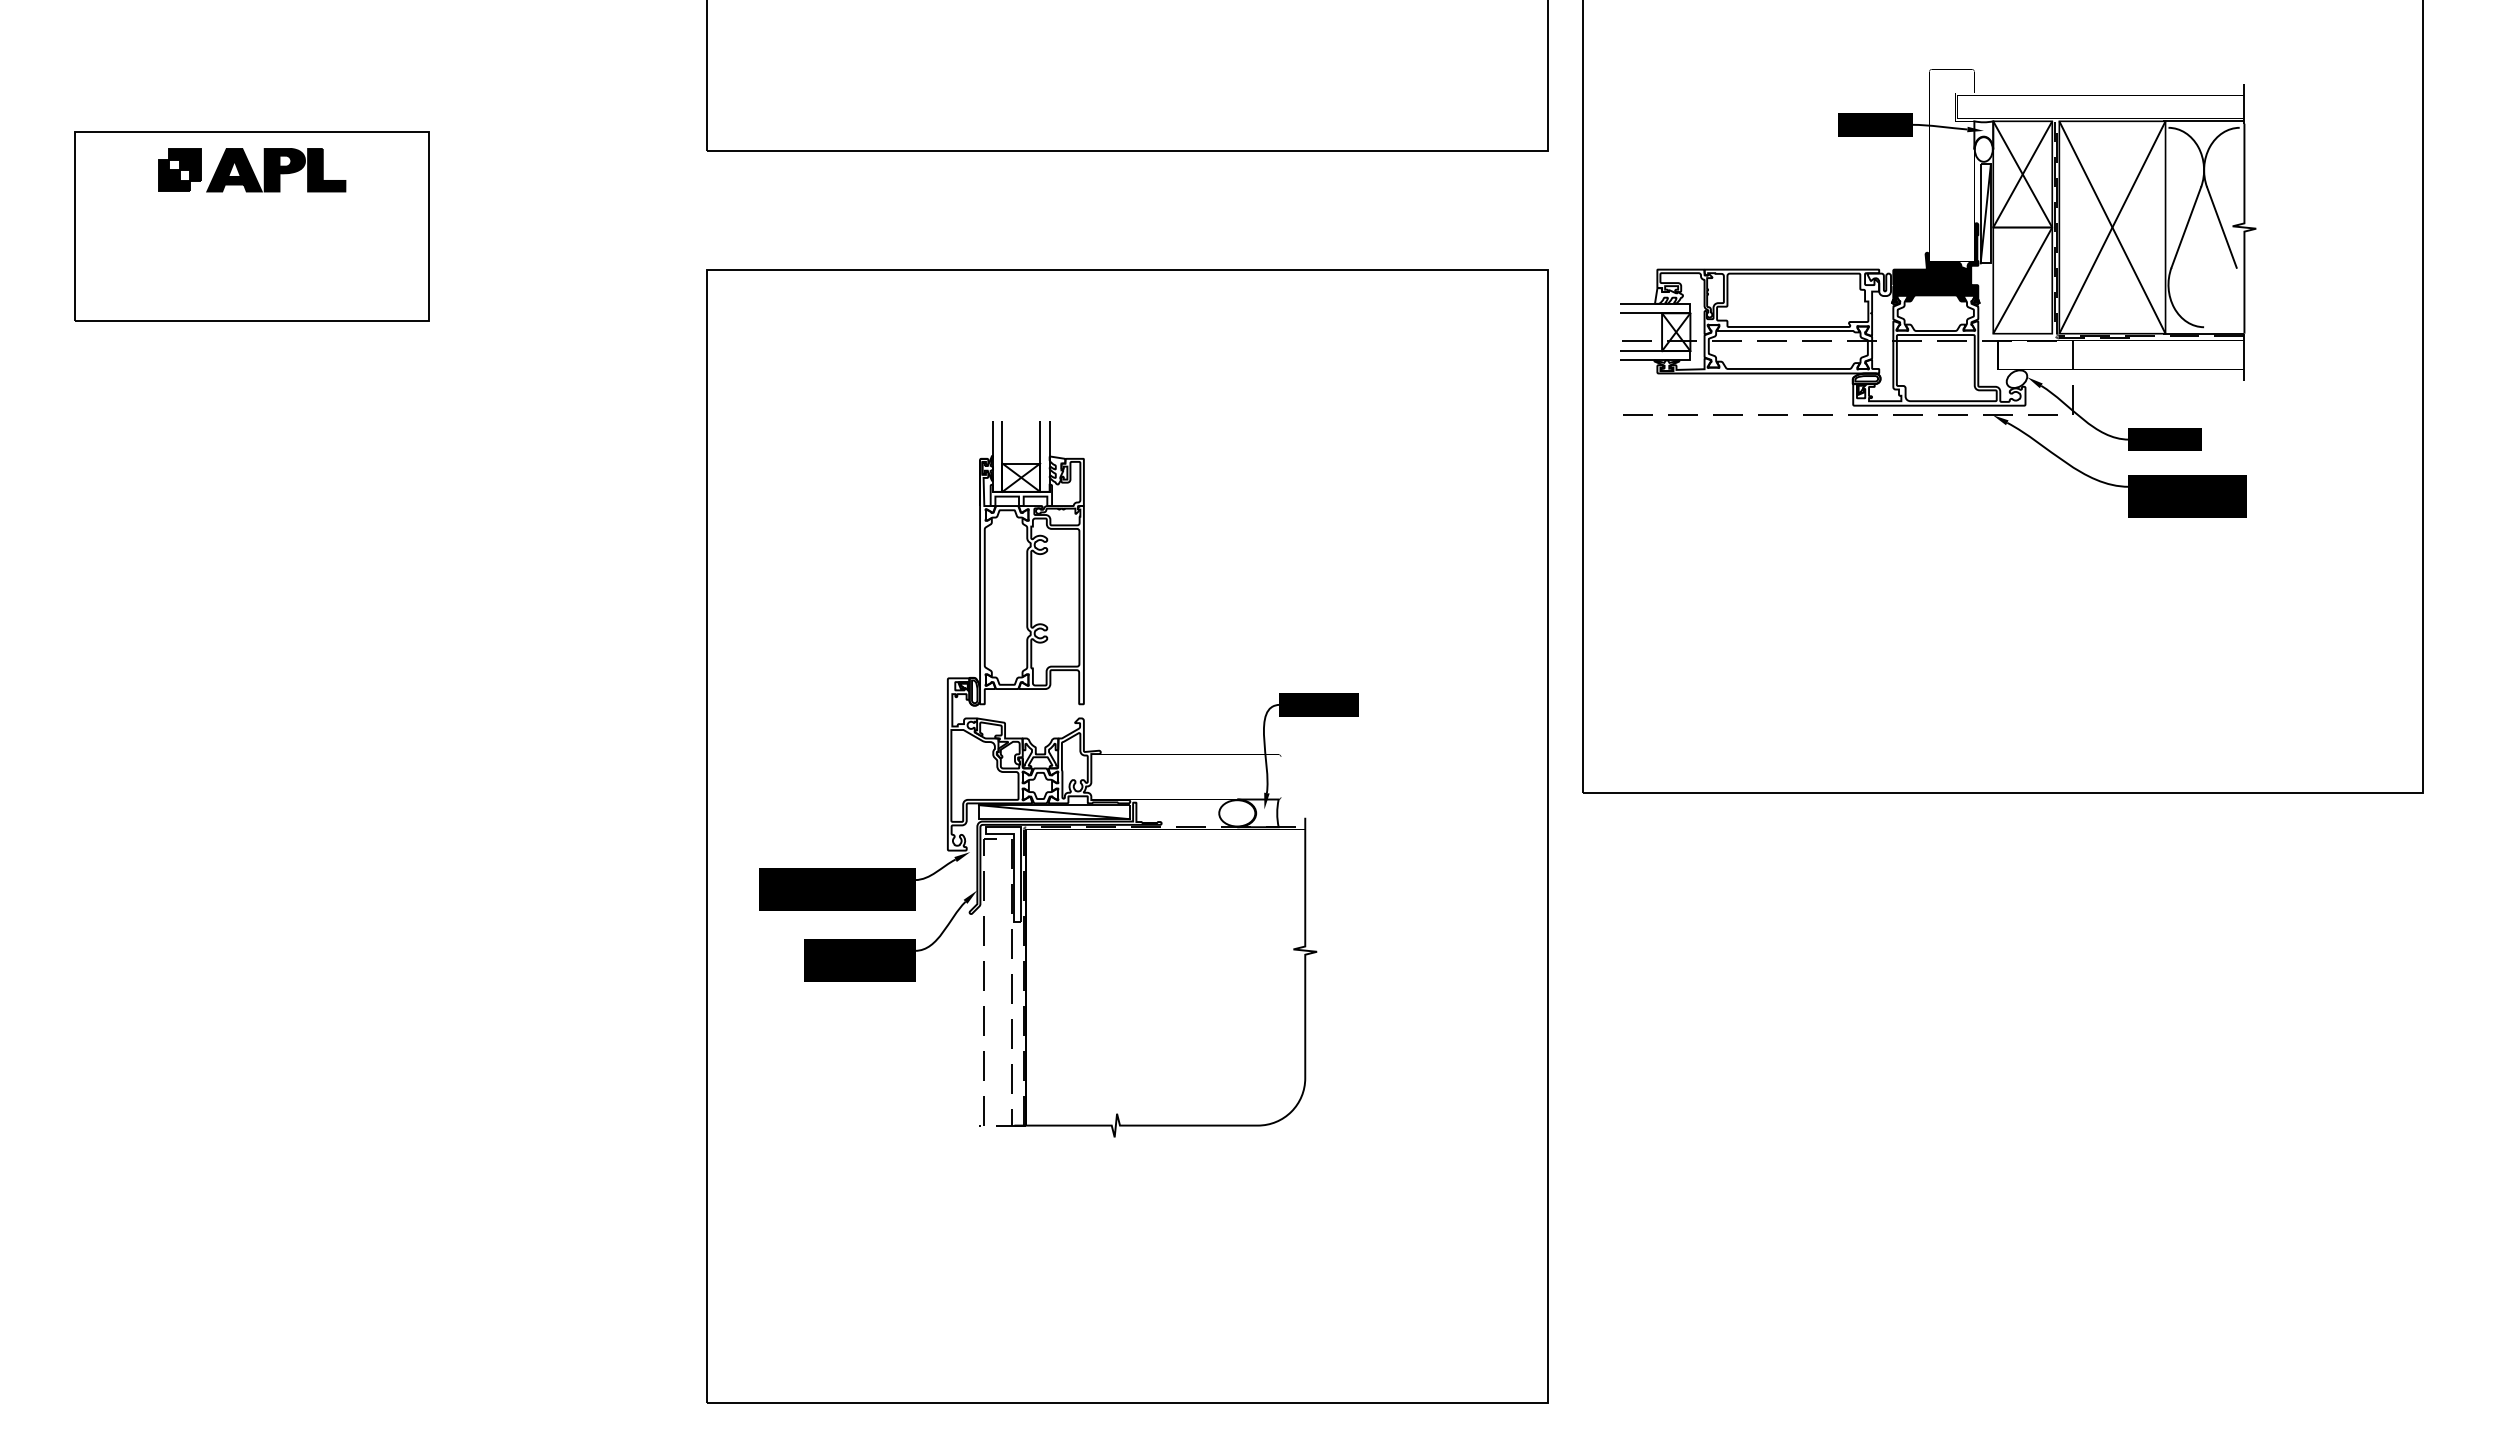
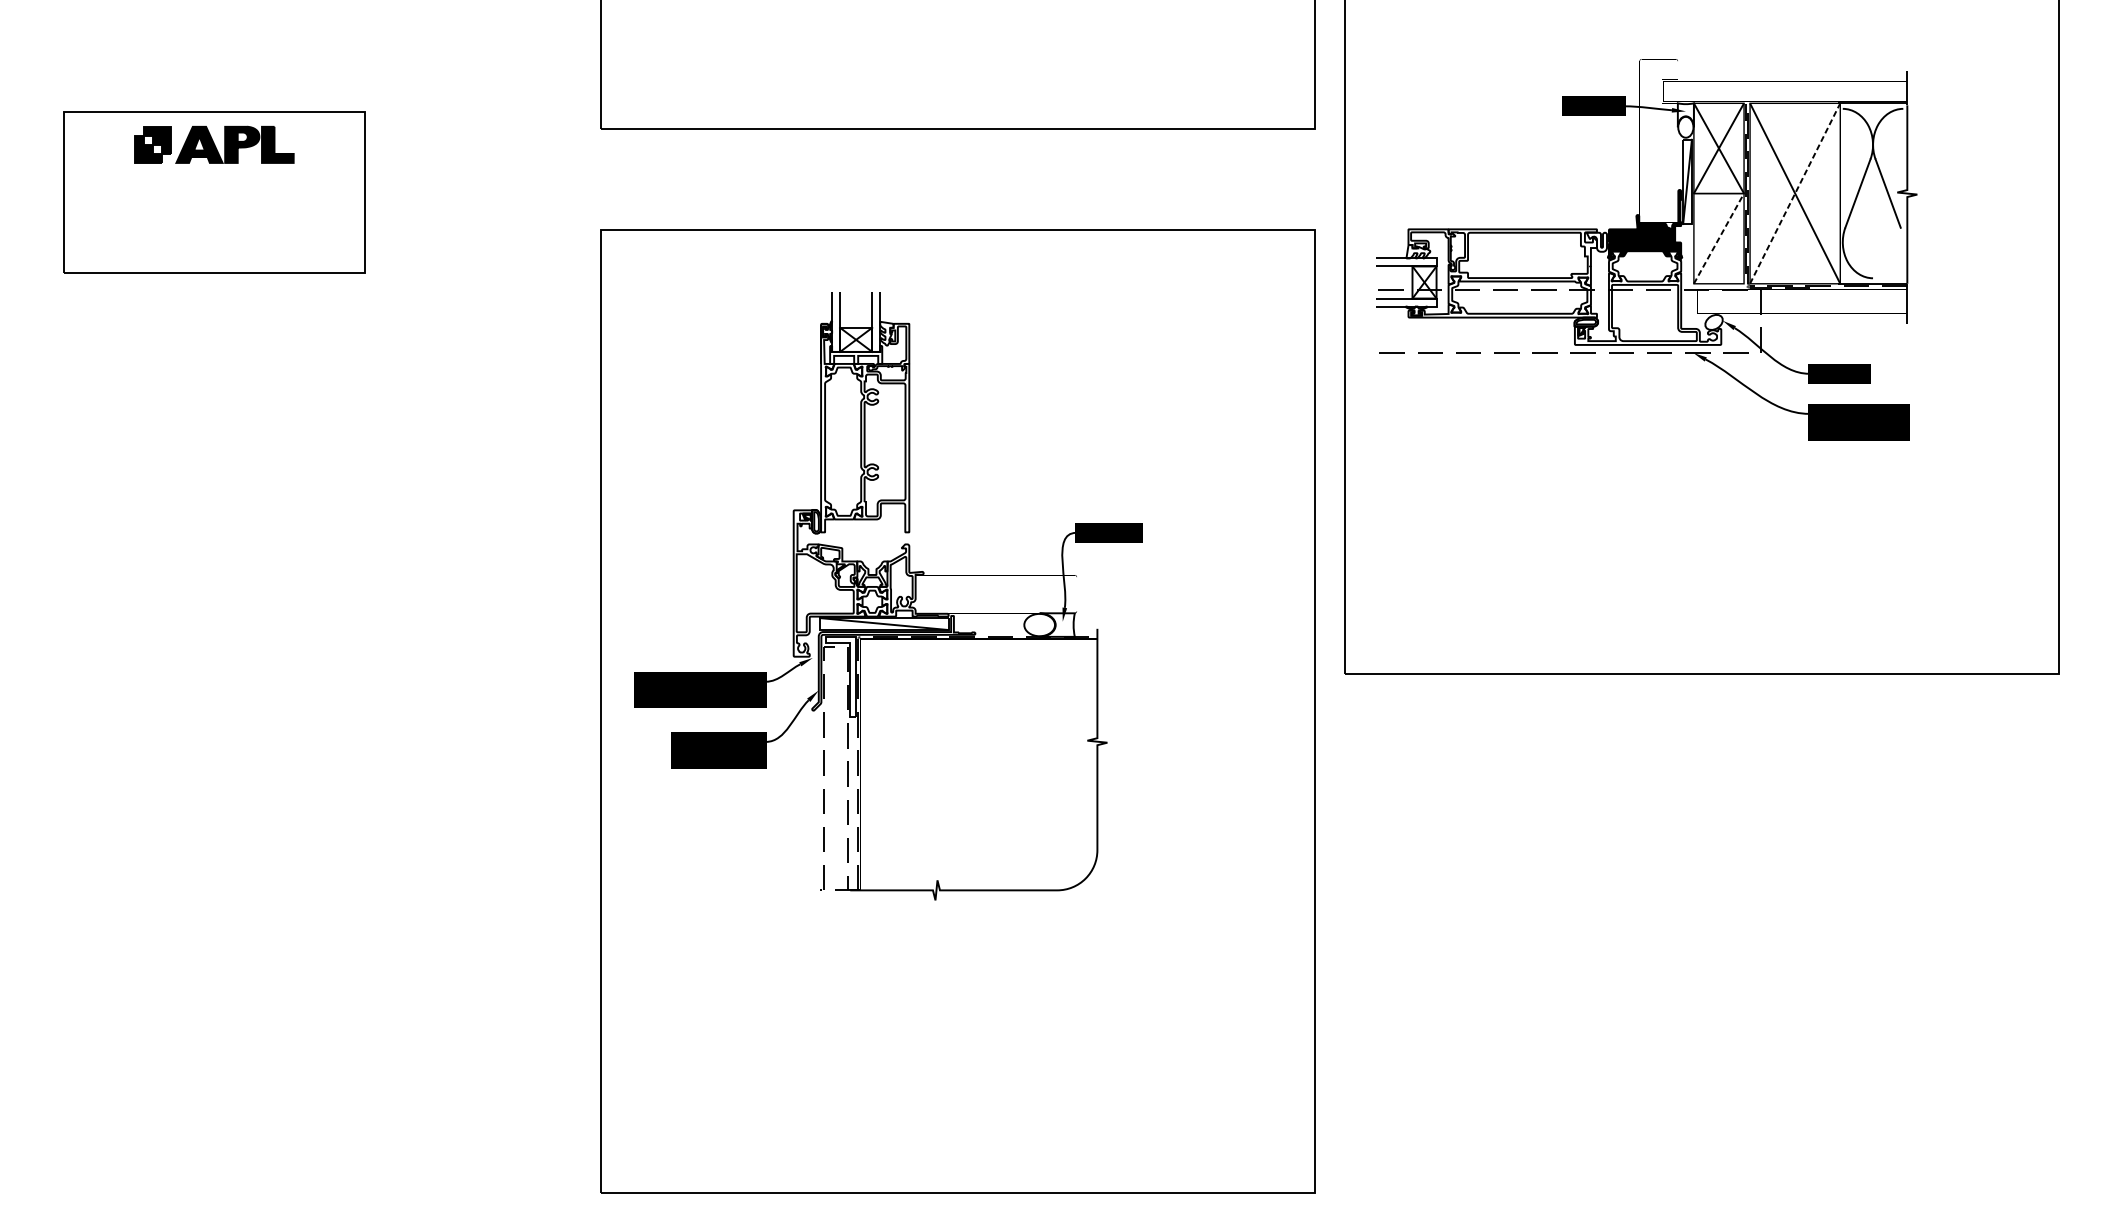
line: (2112, 227) -> (1795, 193), solid -> dashed
line: (2022, 280) -> (1718, 238), solid -> dashed
part: (1058, 779) -> (887, 596), moved

